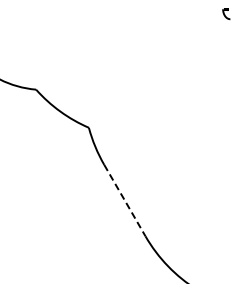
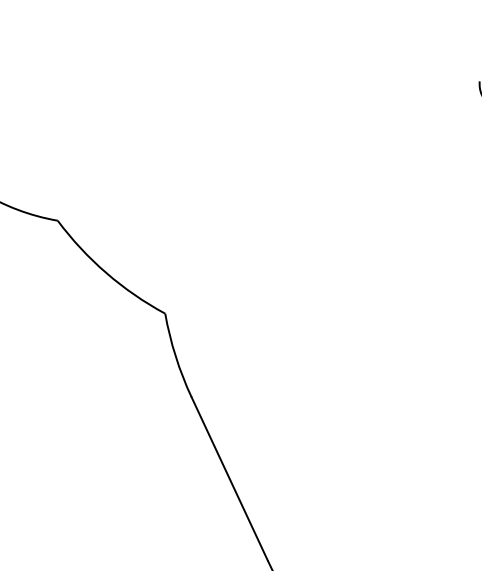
line: (125, 201) -> (230, 480), dashed -> solid

